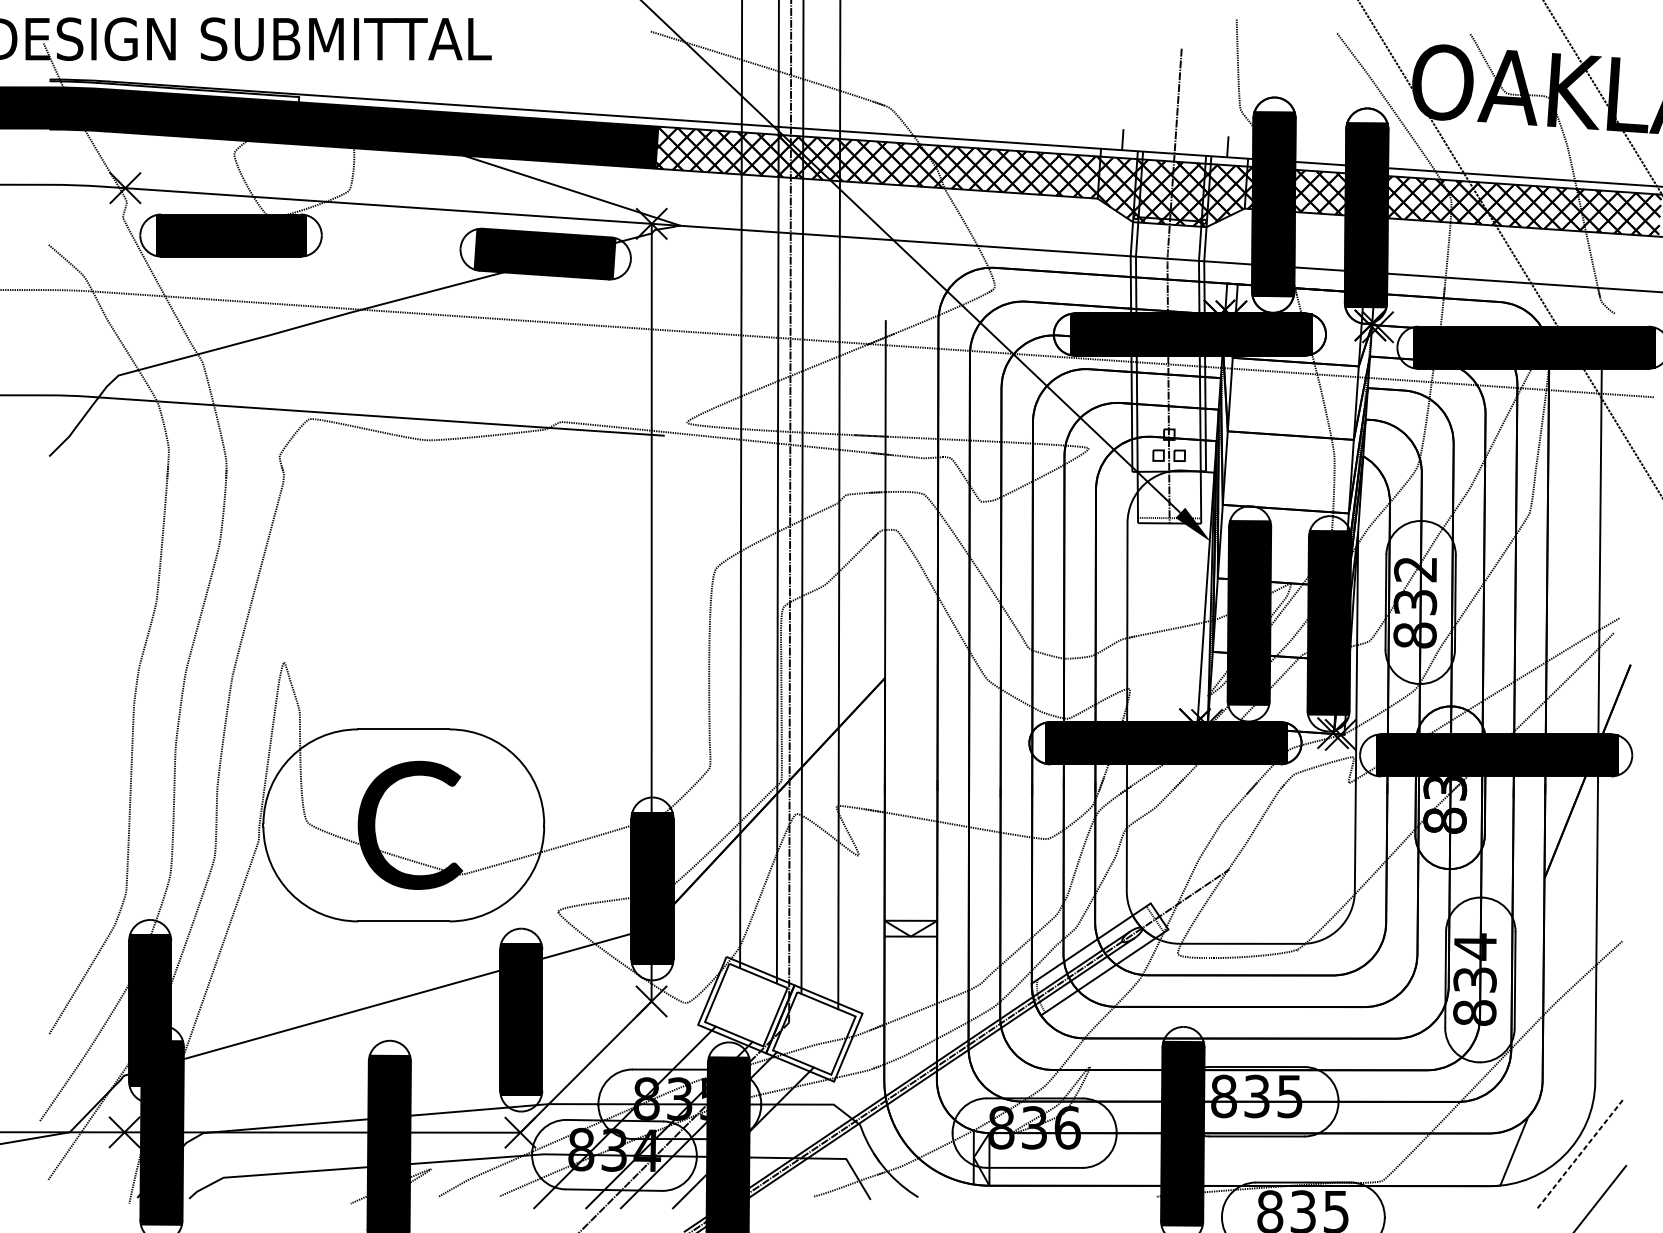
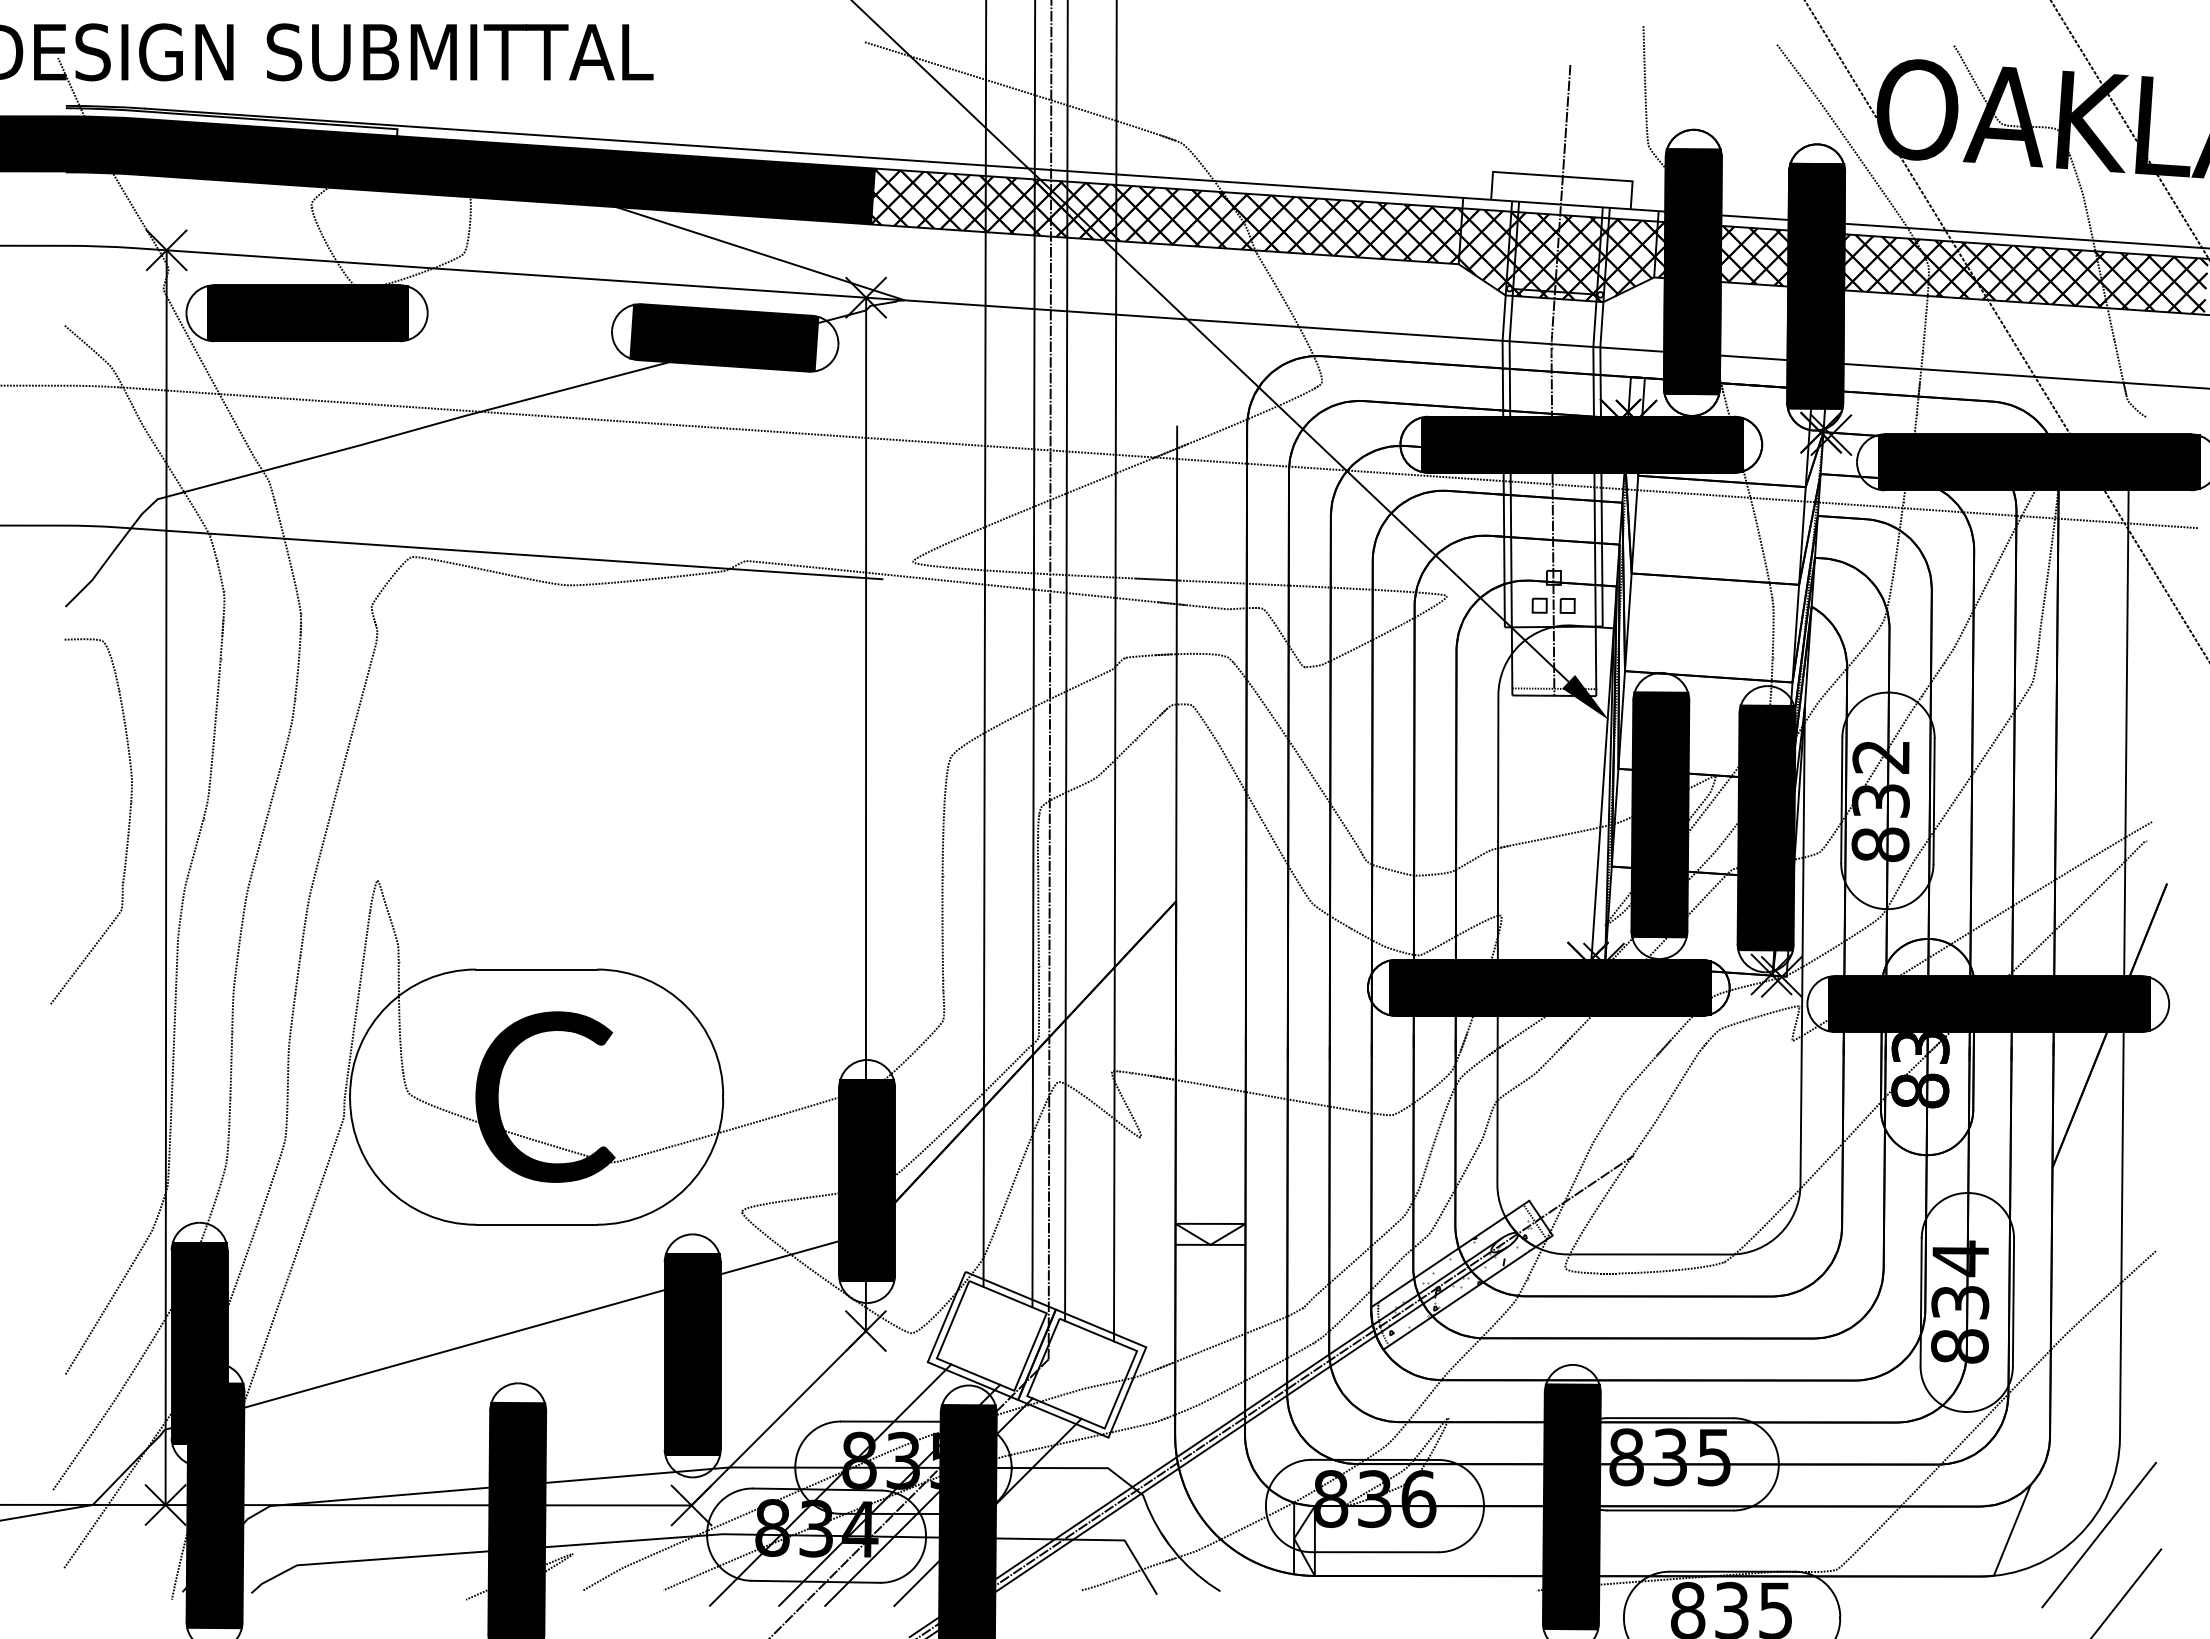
line: (1175, 132) -> (1562, 176), added
curve: (96, 617) -> (128, 820), added
line: (124, 660) -> (165, 877), added
hatch: (1098, 961) -> (1459, 1277), added
line: (1579, 1155) -> (2099, 1535), dashed -> solid

